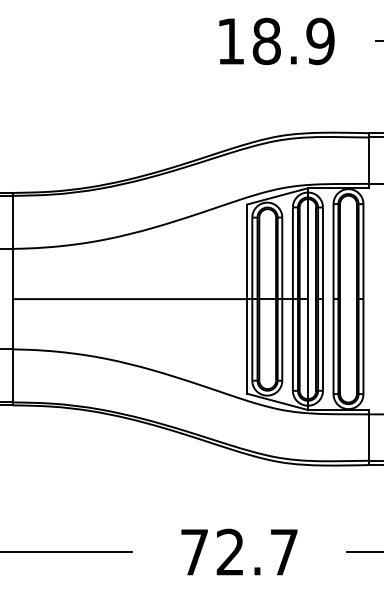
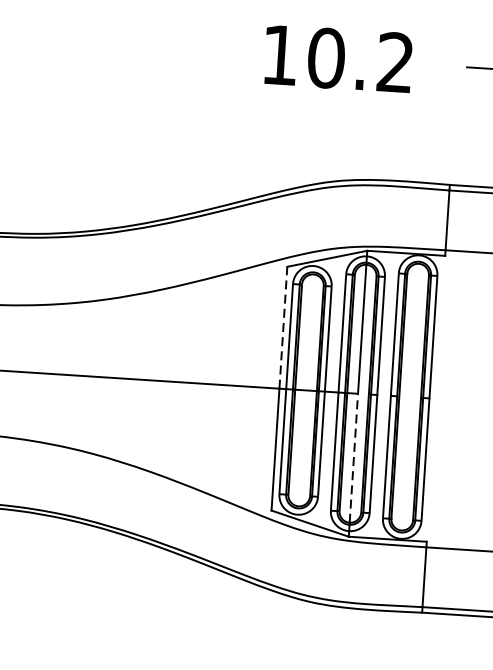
text: (293, 41) -> (360, 60), 18.9 -> 10.2
line: (247, 251) -> (283, 327), solid -> dashed
line: (308, 348) -> (354, 457), solid -> dashed

